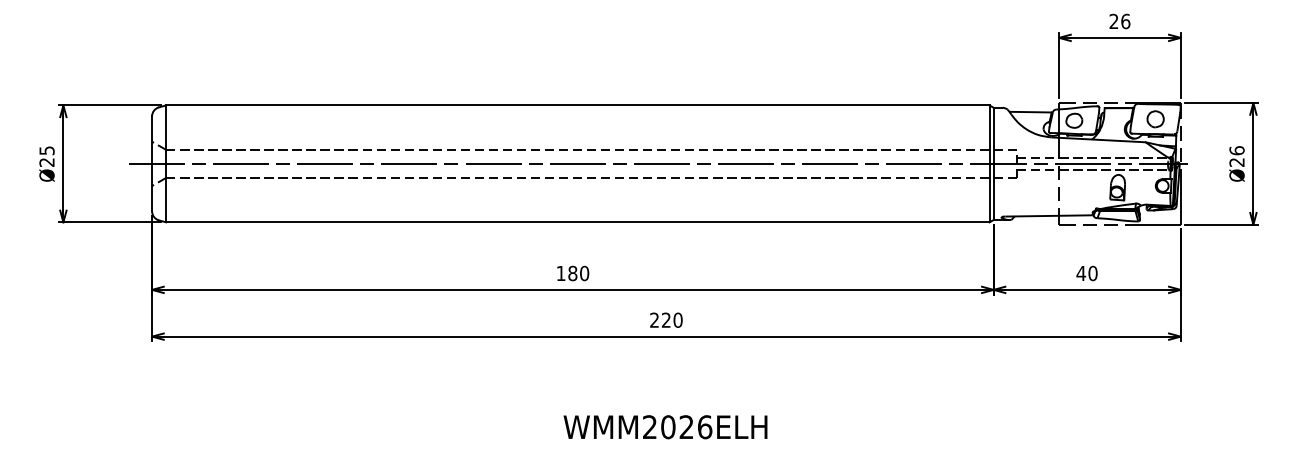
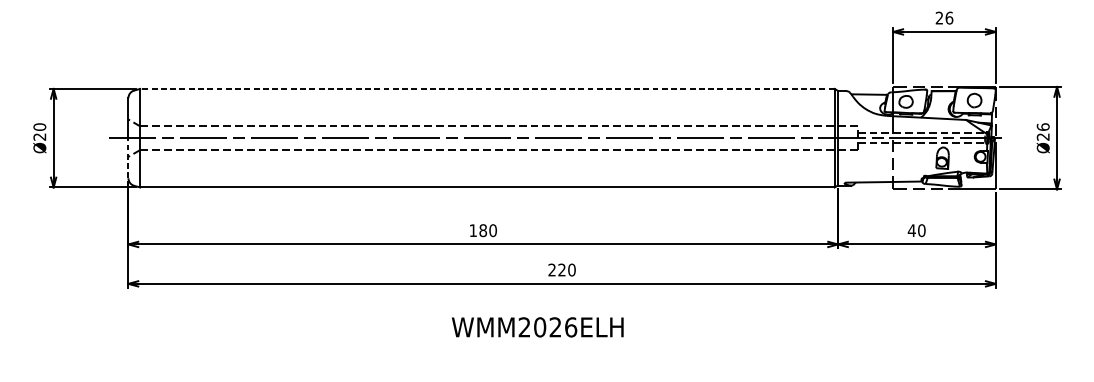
line: (577, 105) -> (487, 88), solid -> dashed
text: (46, 150) -> (39, 126), Ø25 -> Ø20
line: (152, 187) -> (128, 158), solid -> dashed
text: (665, 427) -> (537, 327), moved

